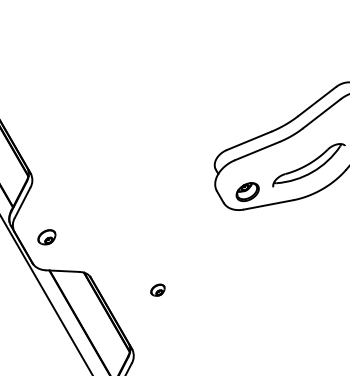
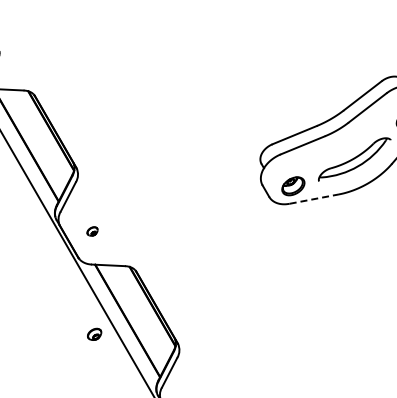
line: (268, 205) -> (314, 199), solid -> dashed
part: (46, 237) -> (92, 231), size x0.6
part: (157, 289) -> (94, 333), moved

